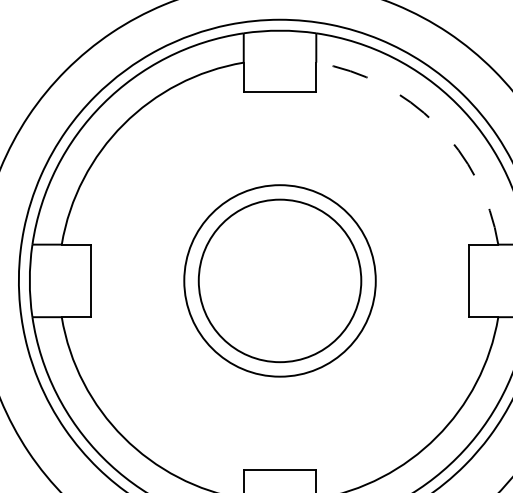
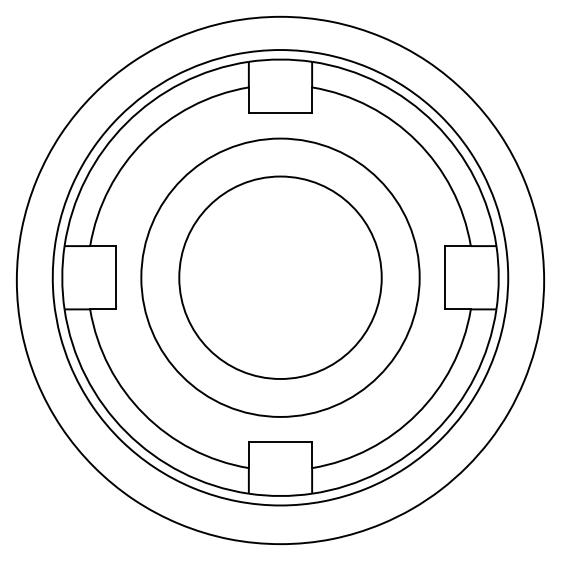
arc: (435, 124) -> (416, 141), dashed -> solid
circle: (280, 280) -> (280, 277), size x1.43
circle: (280, 280) -> (280, 277), size x1.67

